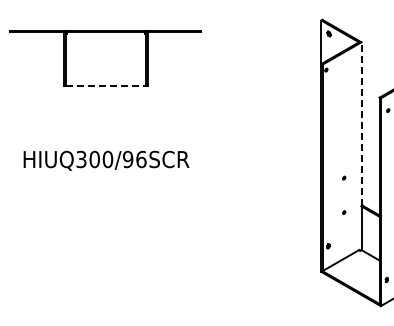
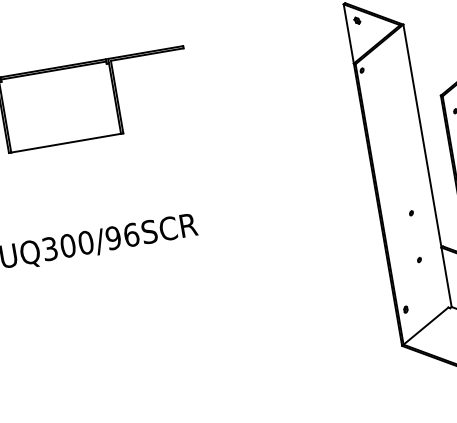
line: (106, 85) -> (66, 142), dashed -> solid
line: (361, 123) -> (422, 134), dashed -> solid

